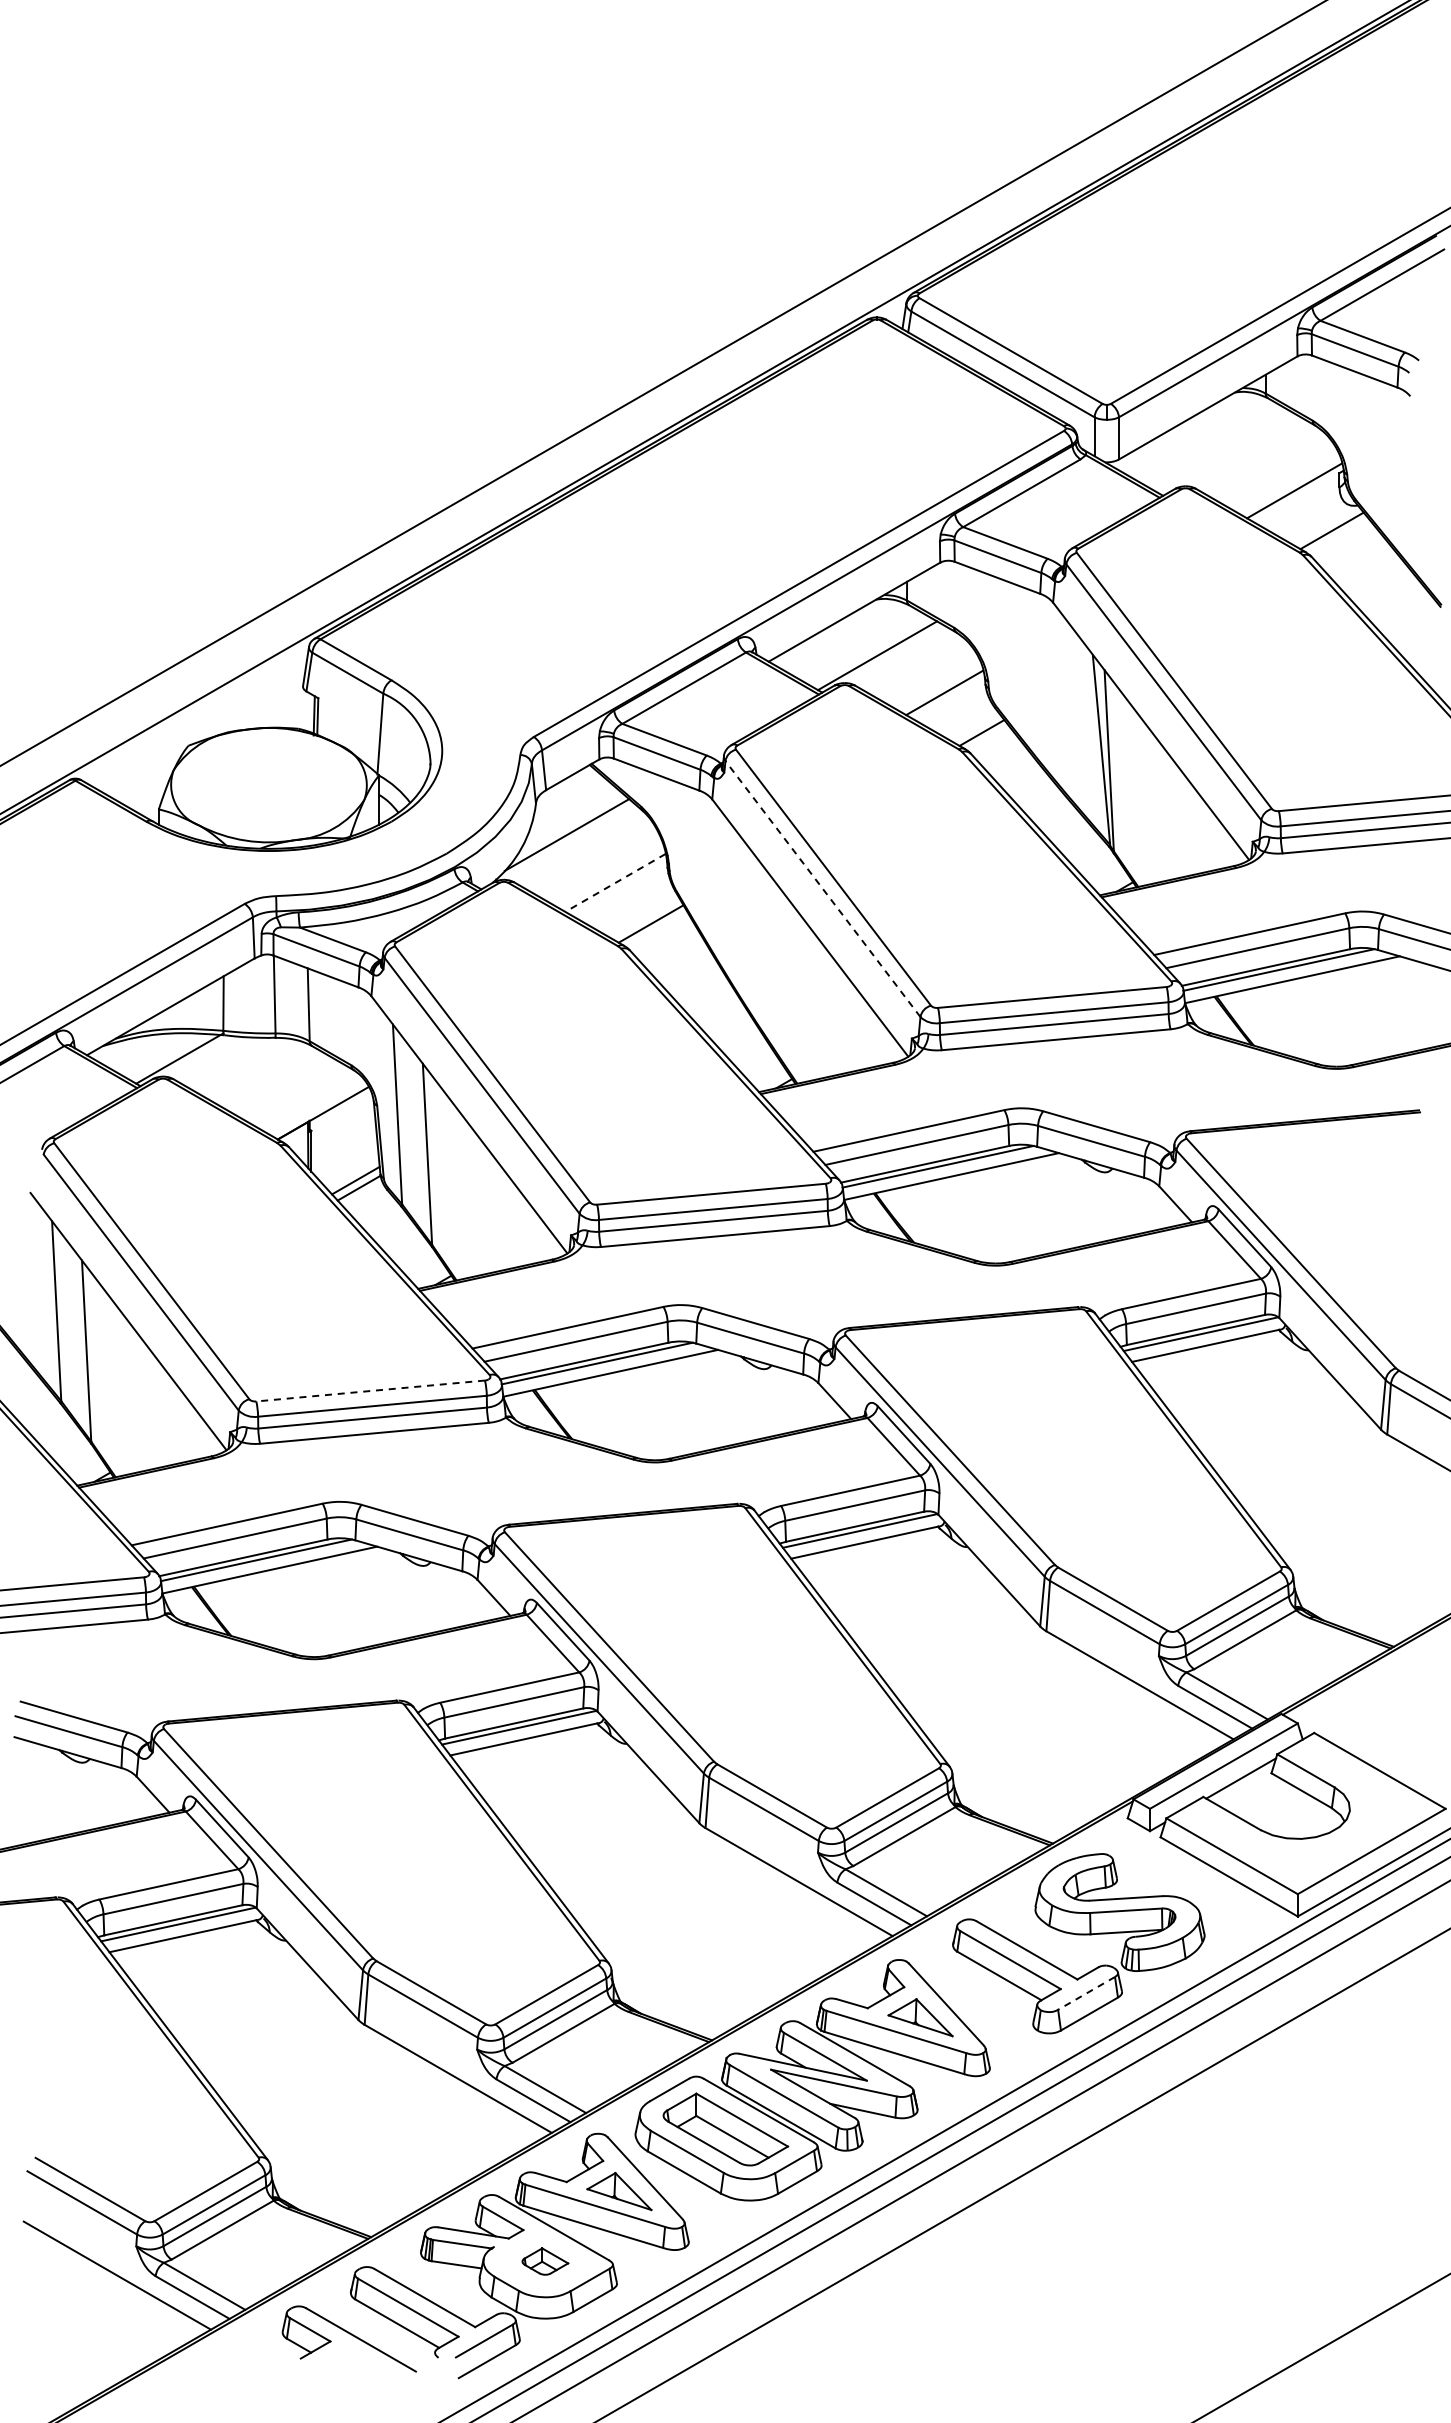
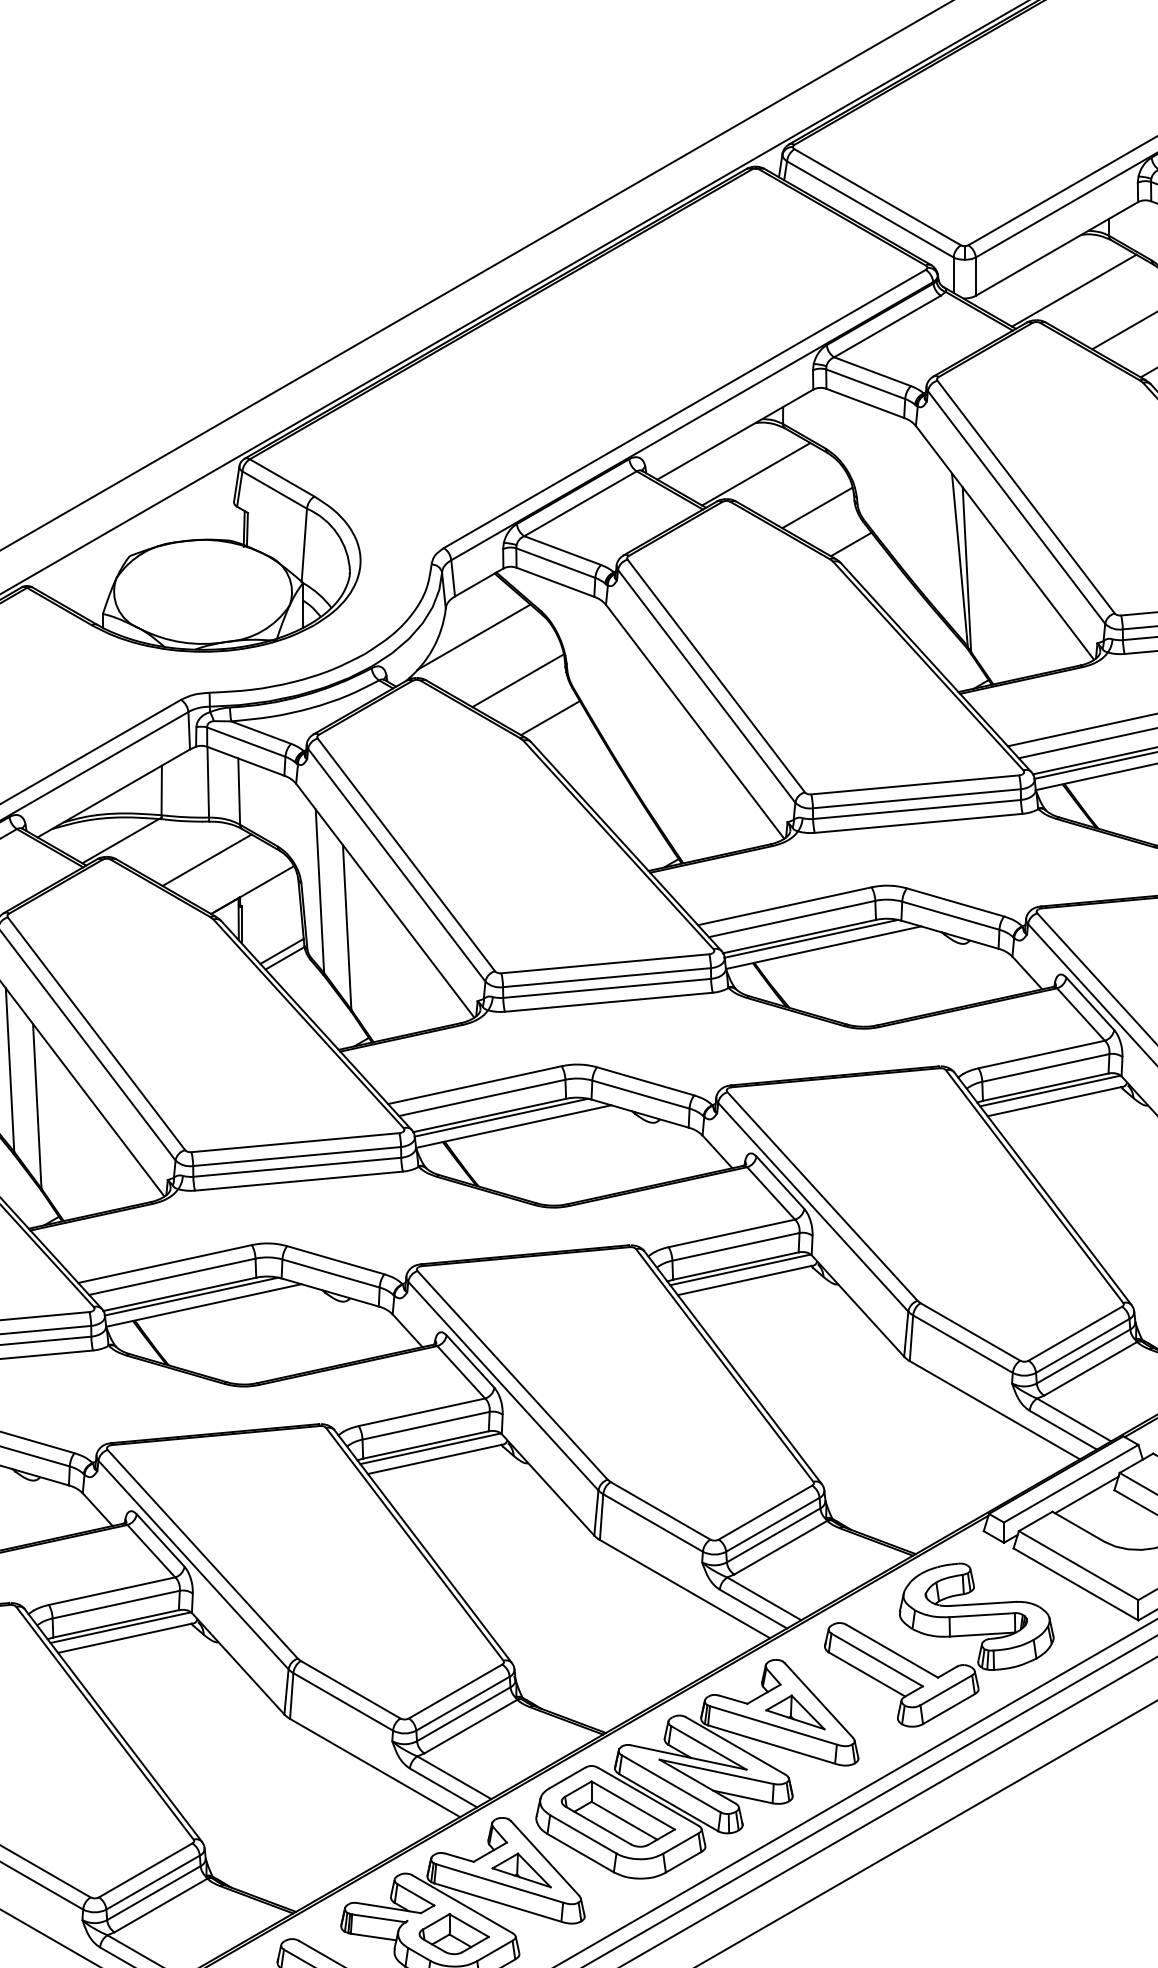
line: (1226, 453) -> (1073, 290), added
line: (615, 882) -> (518, 680), dashed -> solid
line: (822, 889) -> (706, 686), dashed -> solid
line: (273, 1080) -> (207, 860), added
line: (370, 1391) -> (295, 1143), dashed -> solid
line: (1086, 1993) -> (946, 1690), dashed -> solid
part: (545, 2261) -> (454, 1934), size x1.67

